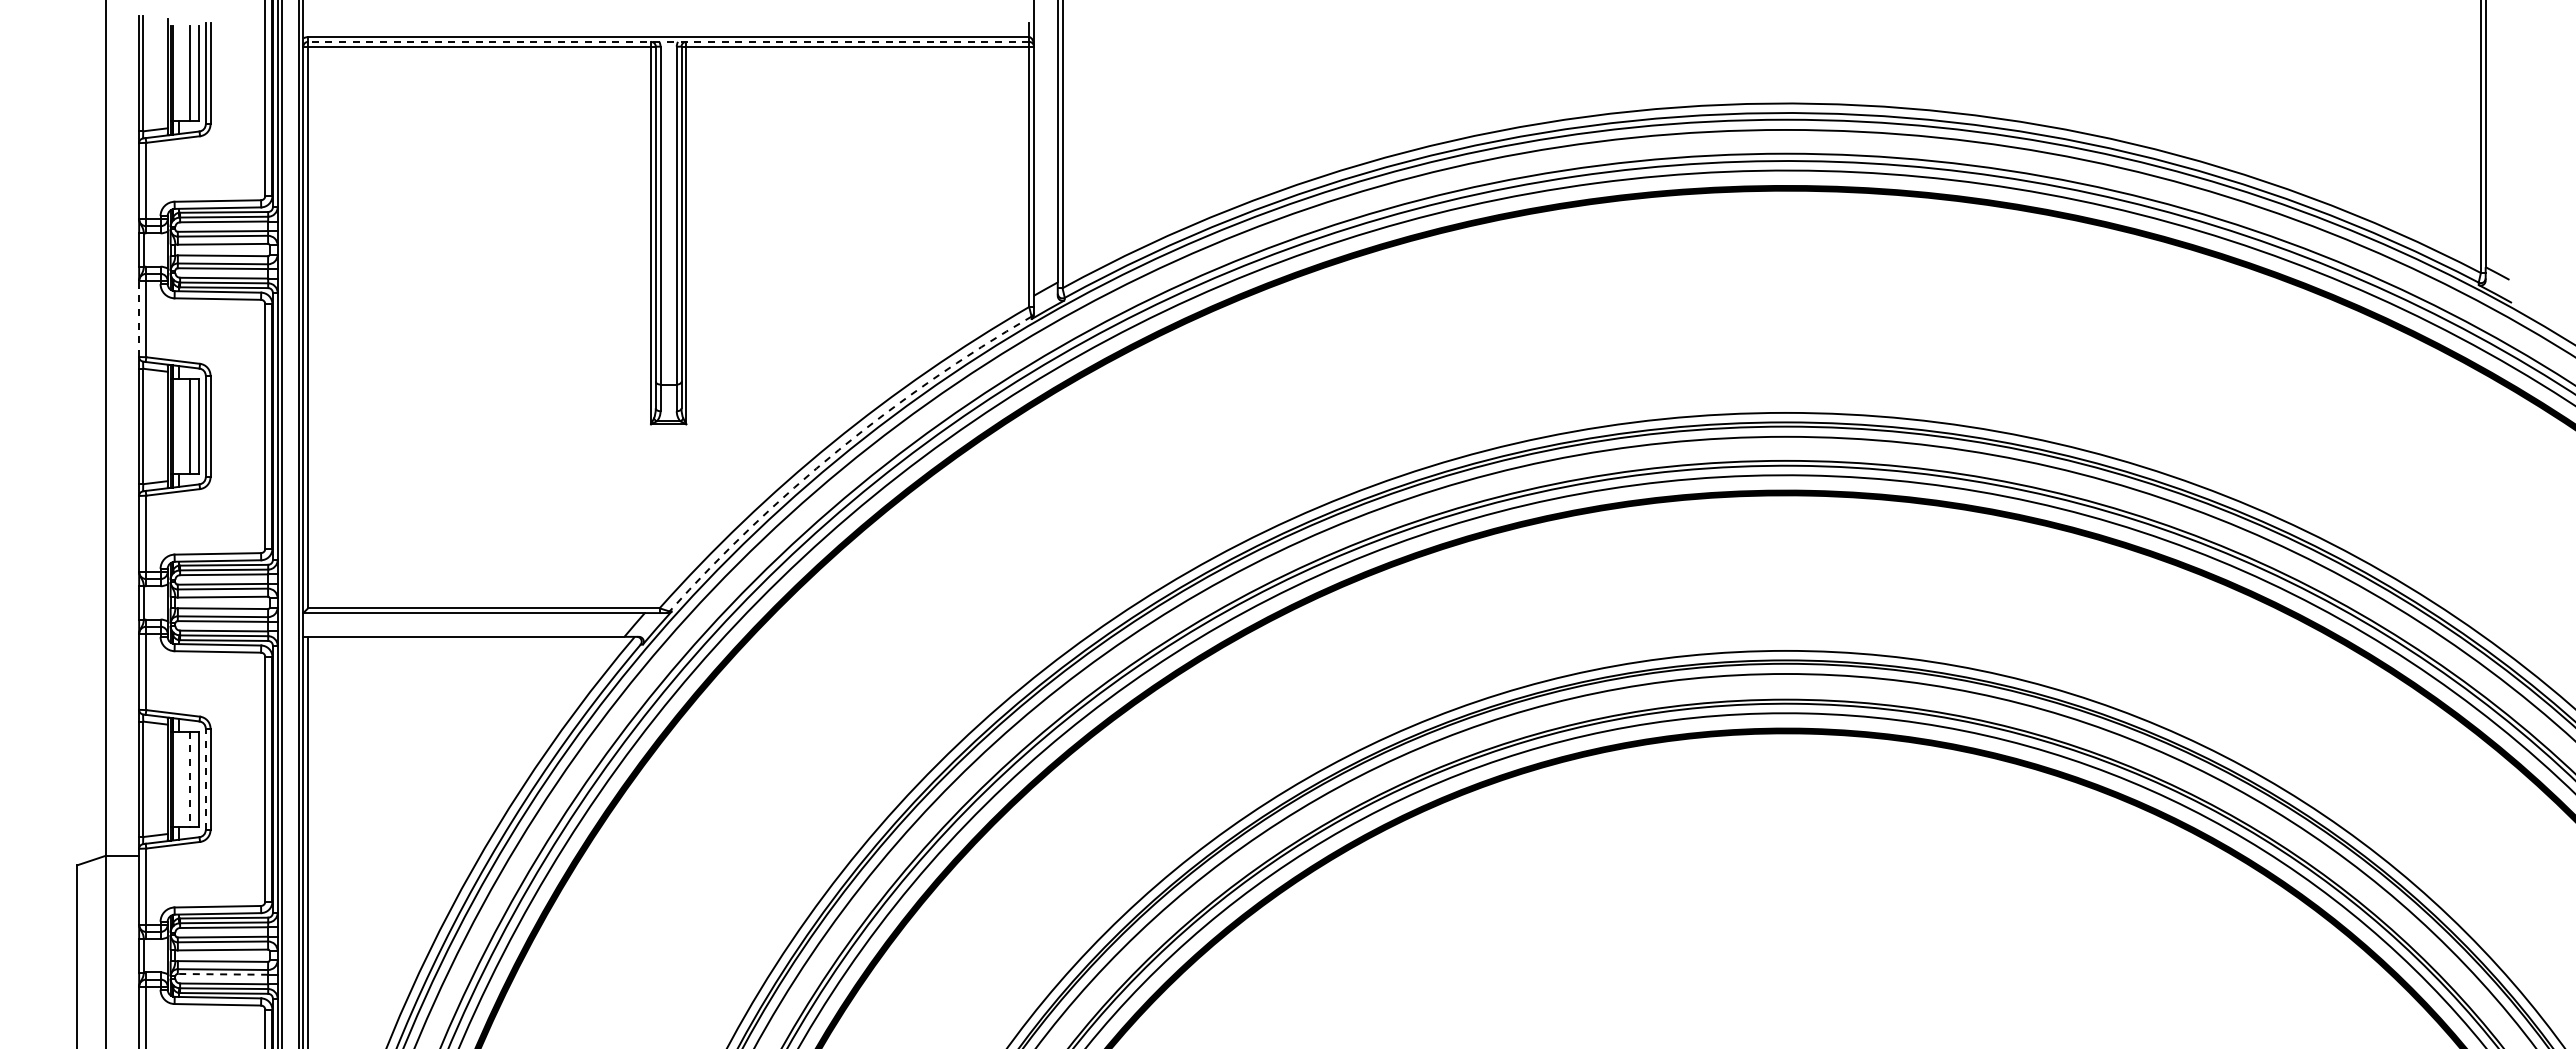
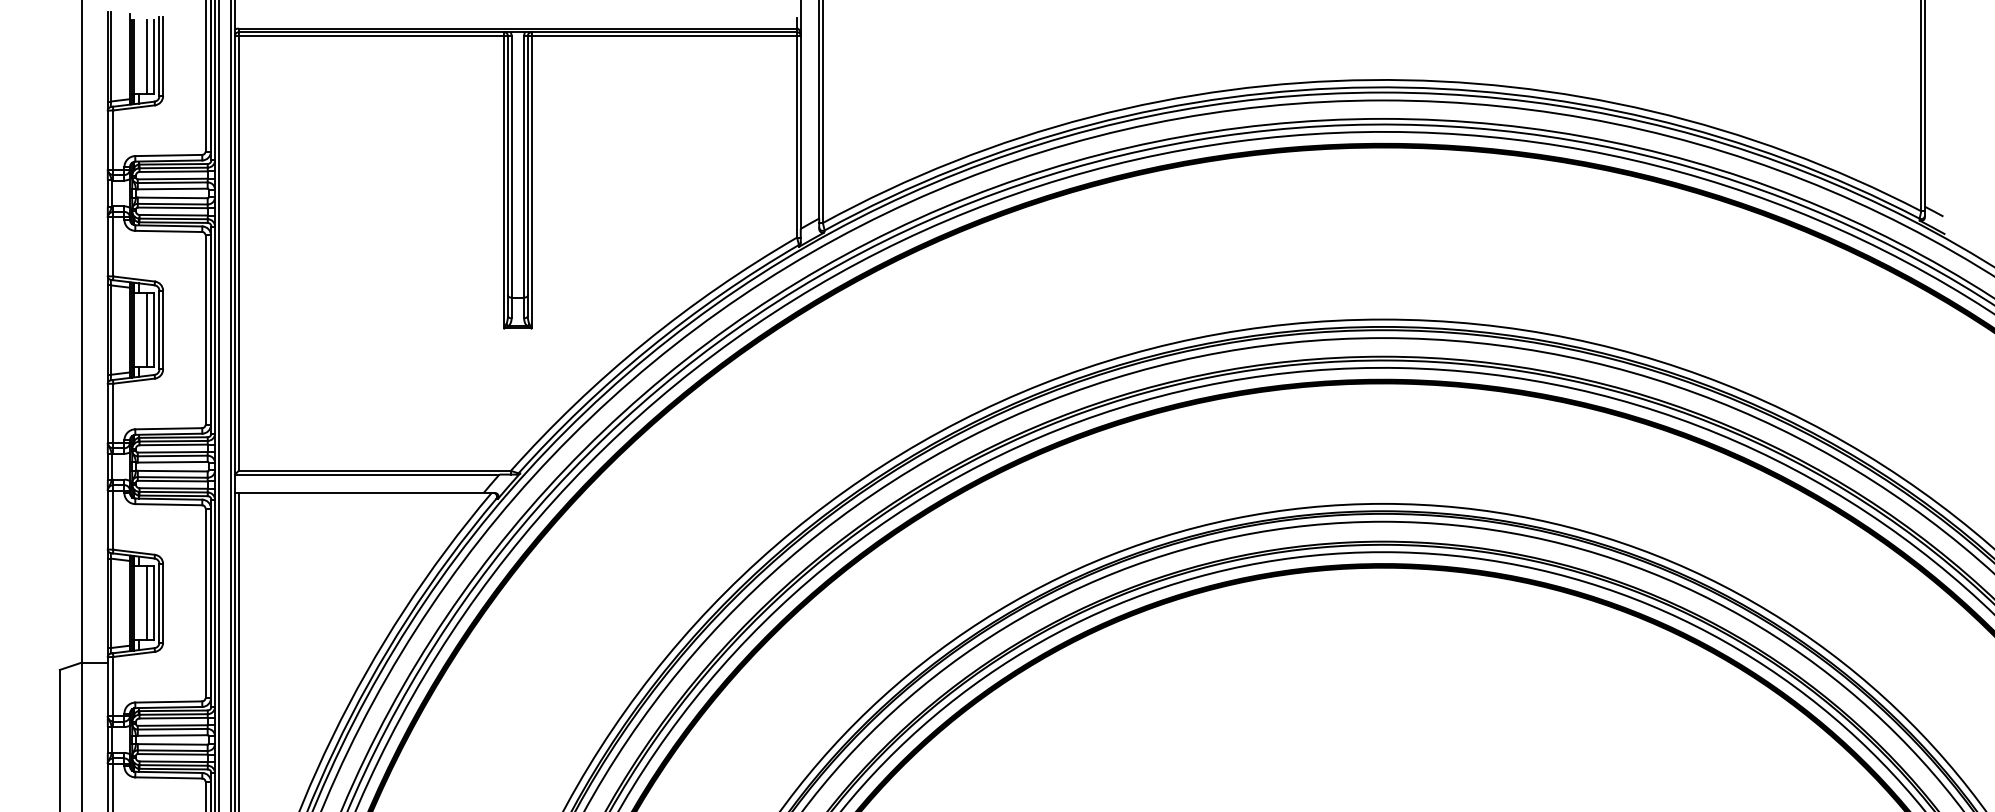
line: (668, 41) -> (517, 31), dashed -> solid
line: (139, 318) -> (108, 246), dashed -> solid
arc: (839, 449) -> (650, 347), dashed -> solid
line: (189, 779) -> (146, 603), dashed -> solid
line: (205, 779) -> (159, 603), dashed -> solid
line: (222, 974) -> (172, 754), dashed -> solid

